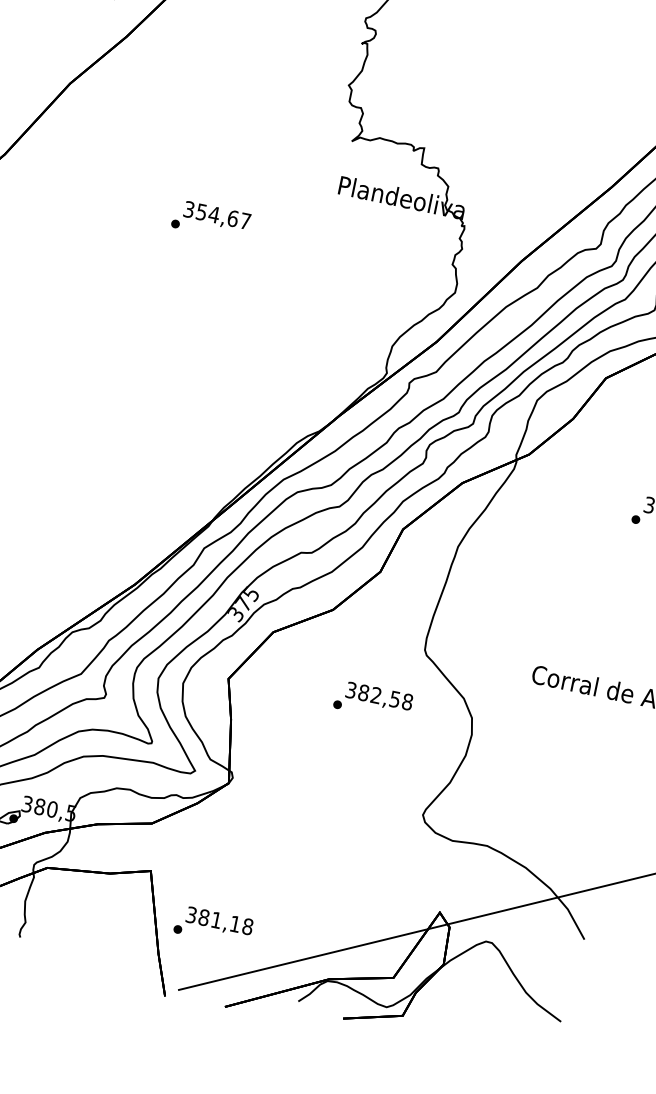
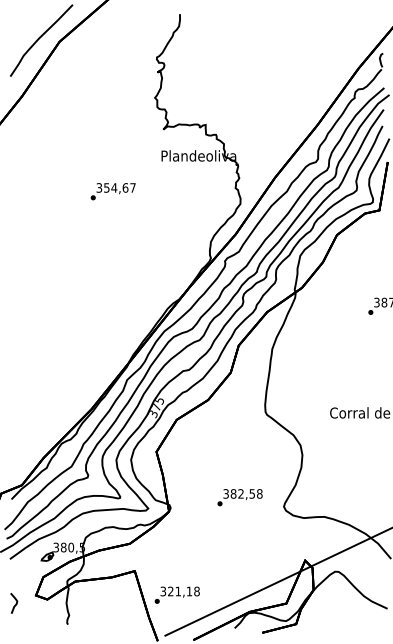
text: (209, 220) -> (112, 191), moved
text: (372, 700) -> (239, 497), moved
text: (203, 917) -> (170, 591), 381,18 -> 321,18

